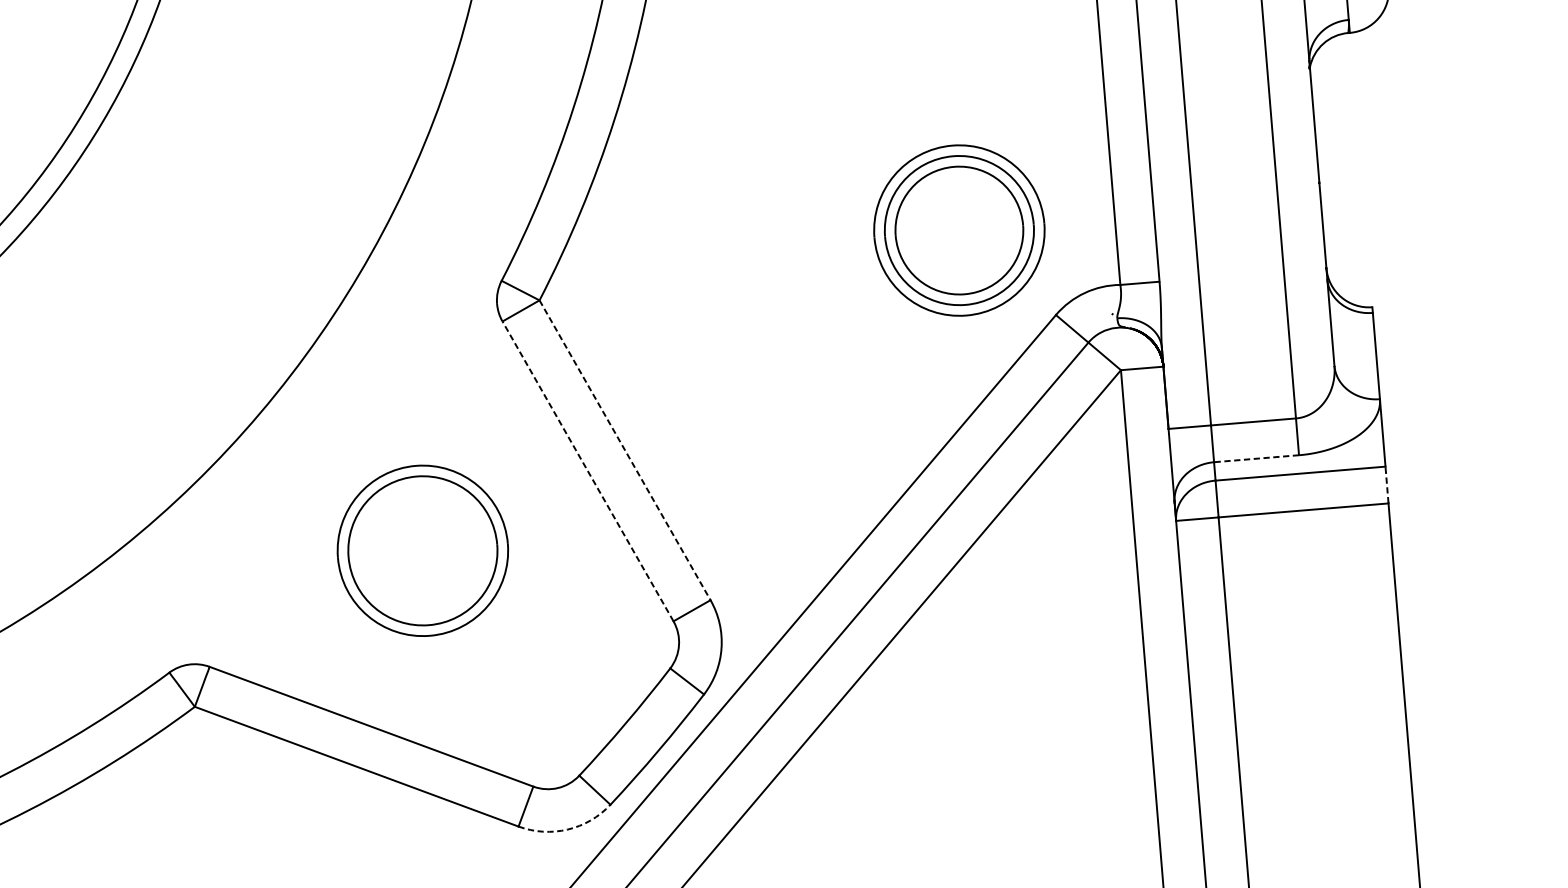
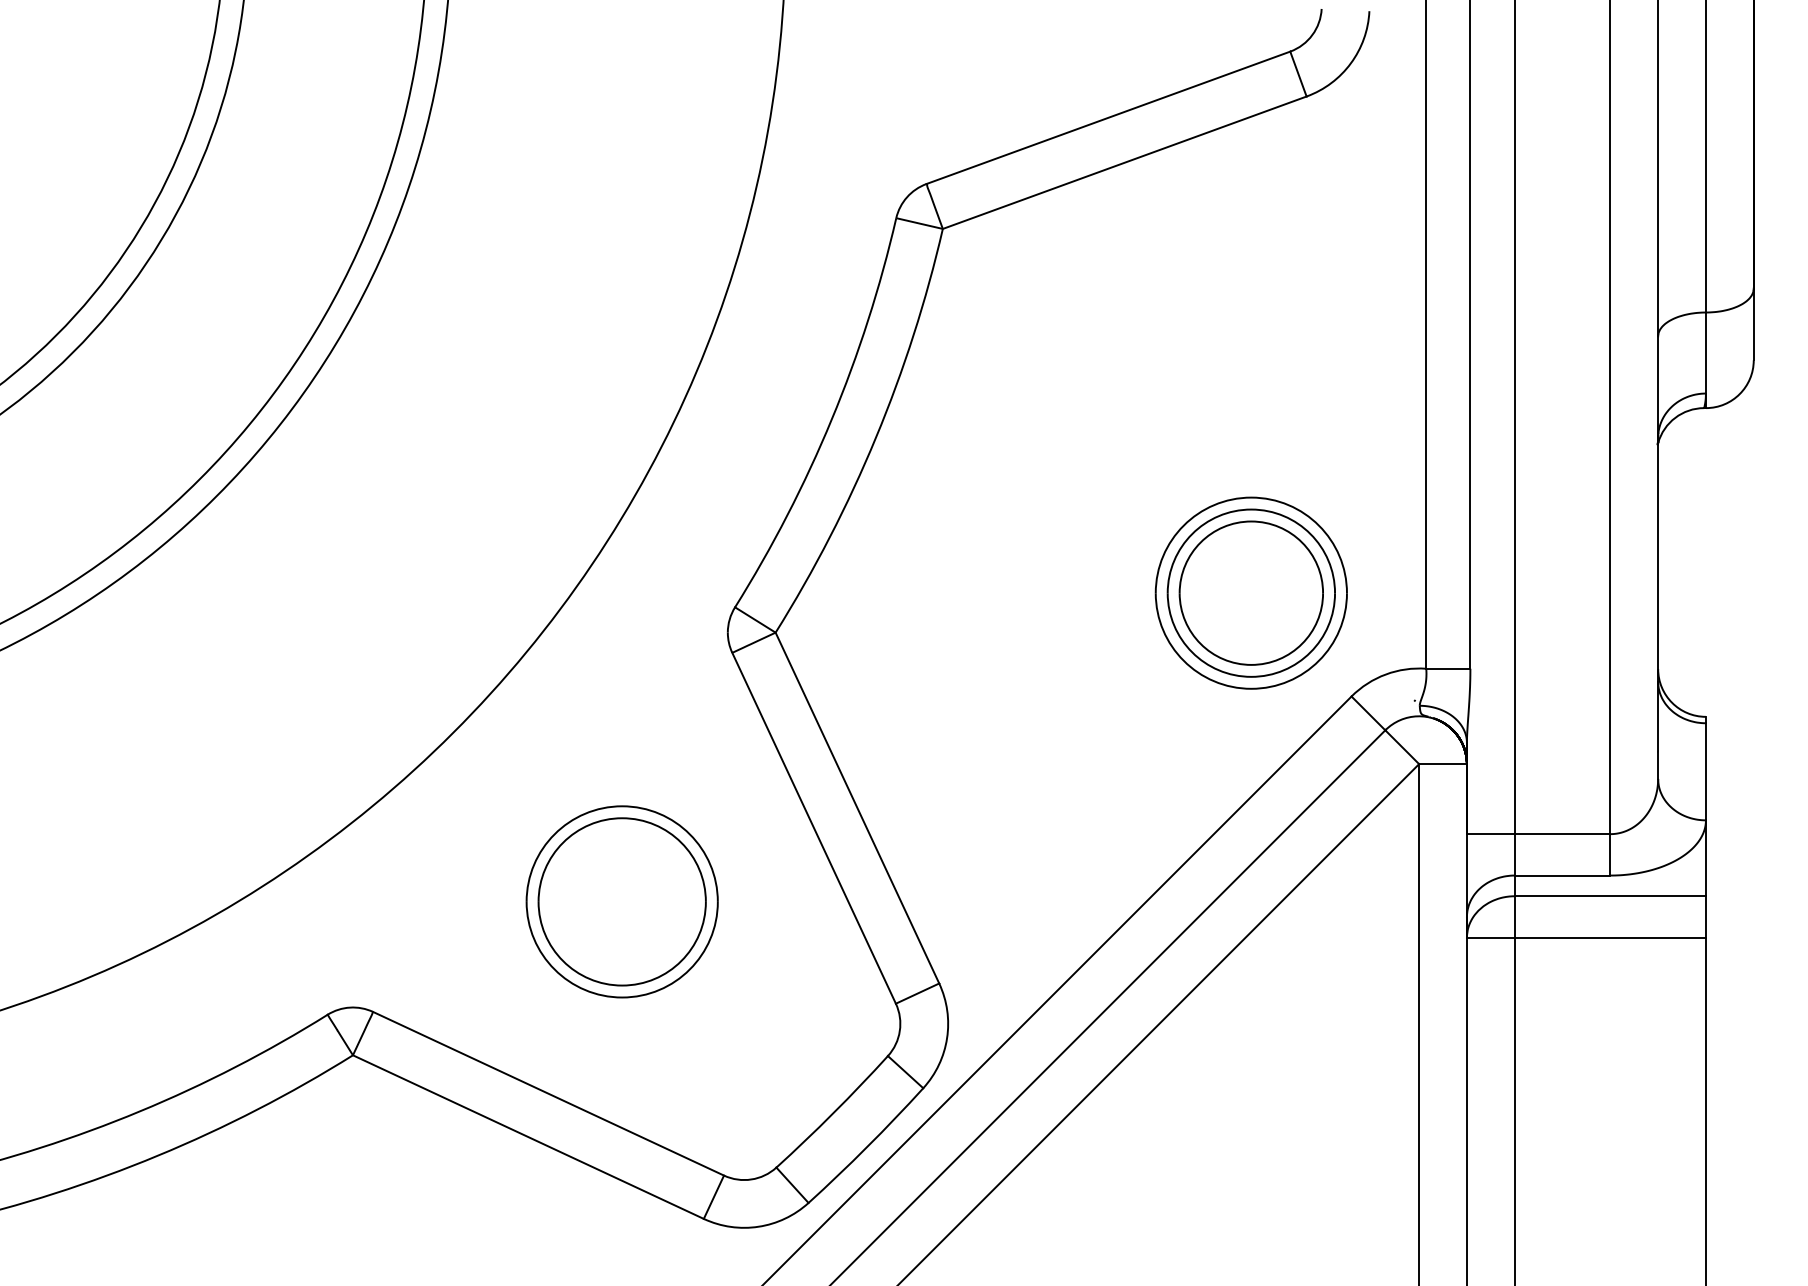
line: (625, 450) -> (857, 808), dashed -> solid
line: (1256, 458) -> (1562, 875), dashed -> solid
line: (588, 471) -> (814, 828), dashed -> solid
line: (1386, 486) -> (1705, 918), dashed -> solid
arc: (567, 829) -> (758, 1226), dashed -> solid

